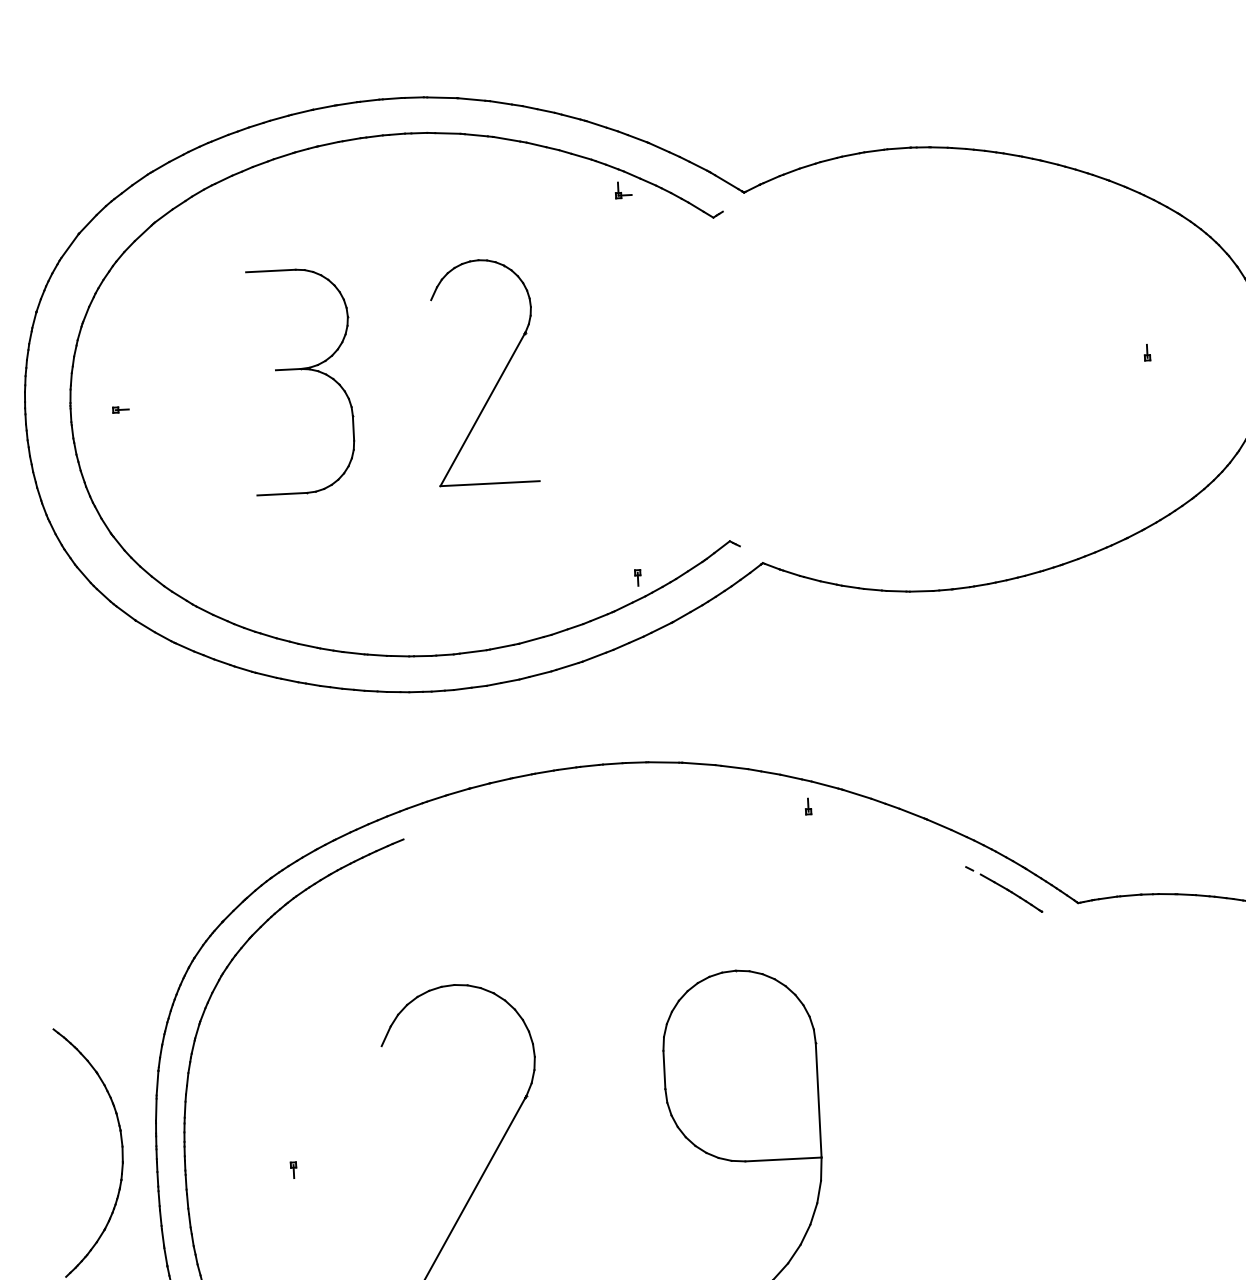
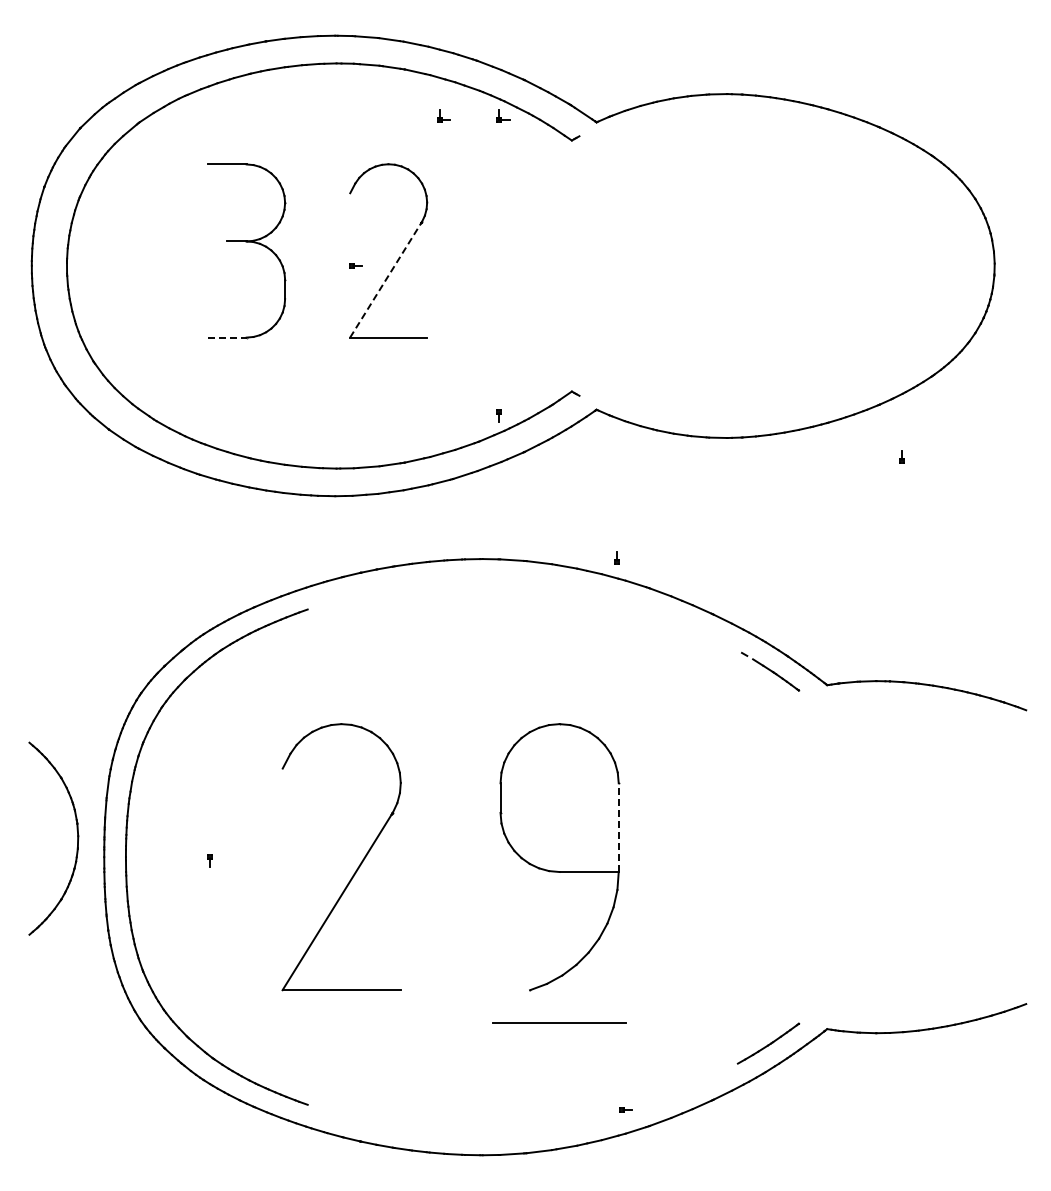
part: (547, 193) -> (444, 115), added
part: (1146, 352) -> (901, 456), moved
line: (482, 408) -> (385, 279), solid -> dashed
part: (120, 409) -> (355, 265), moved
line: (282, 494) -> (227, 337), solid -> dashed
part: (807, 806) -> (616, 557), moved
line: (818, 1100) -> (618, 827), solid -> dashed

